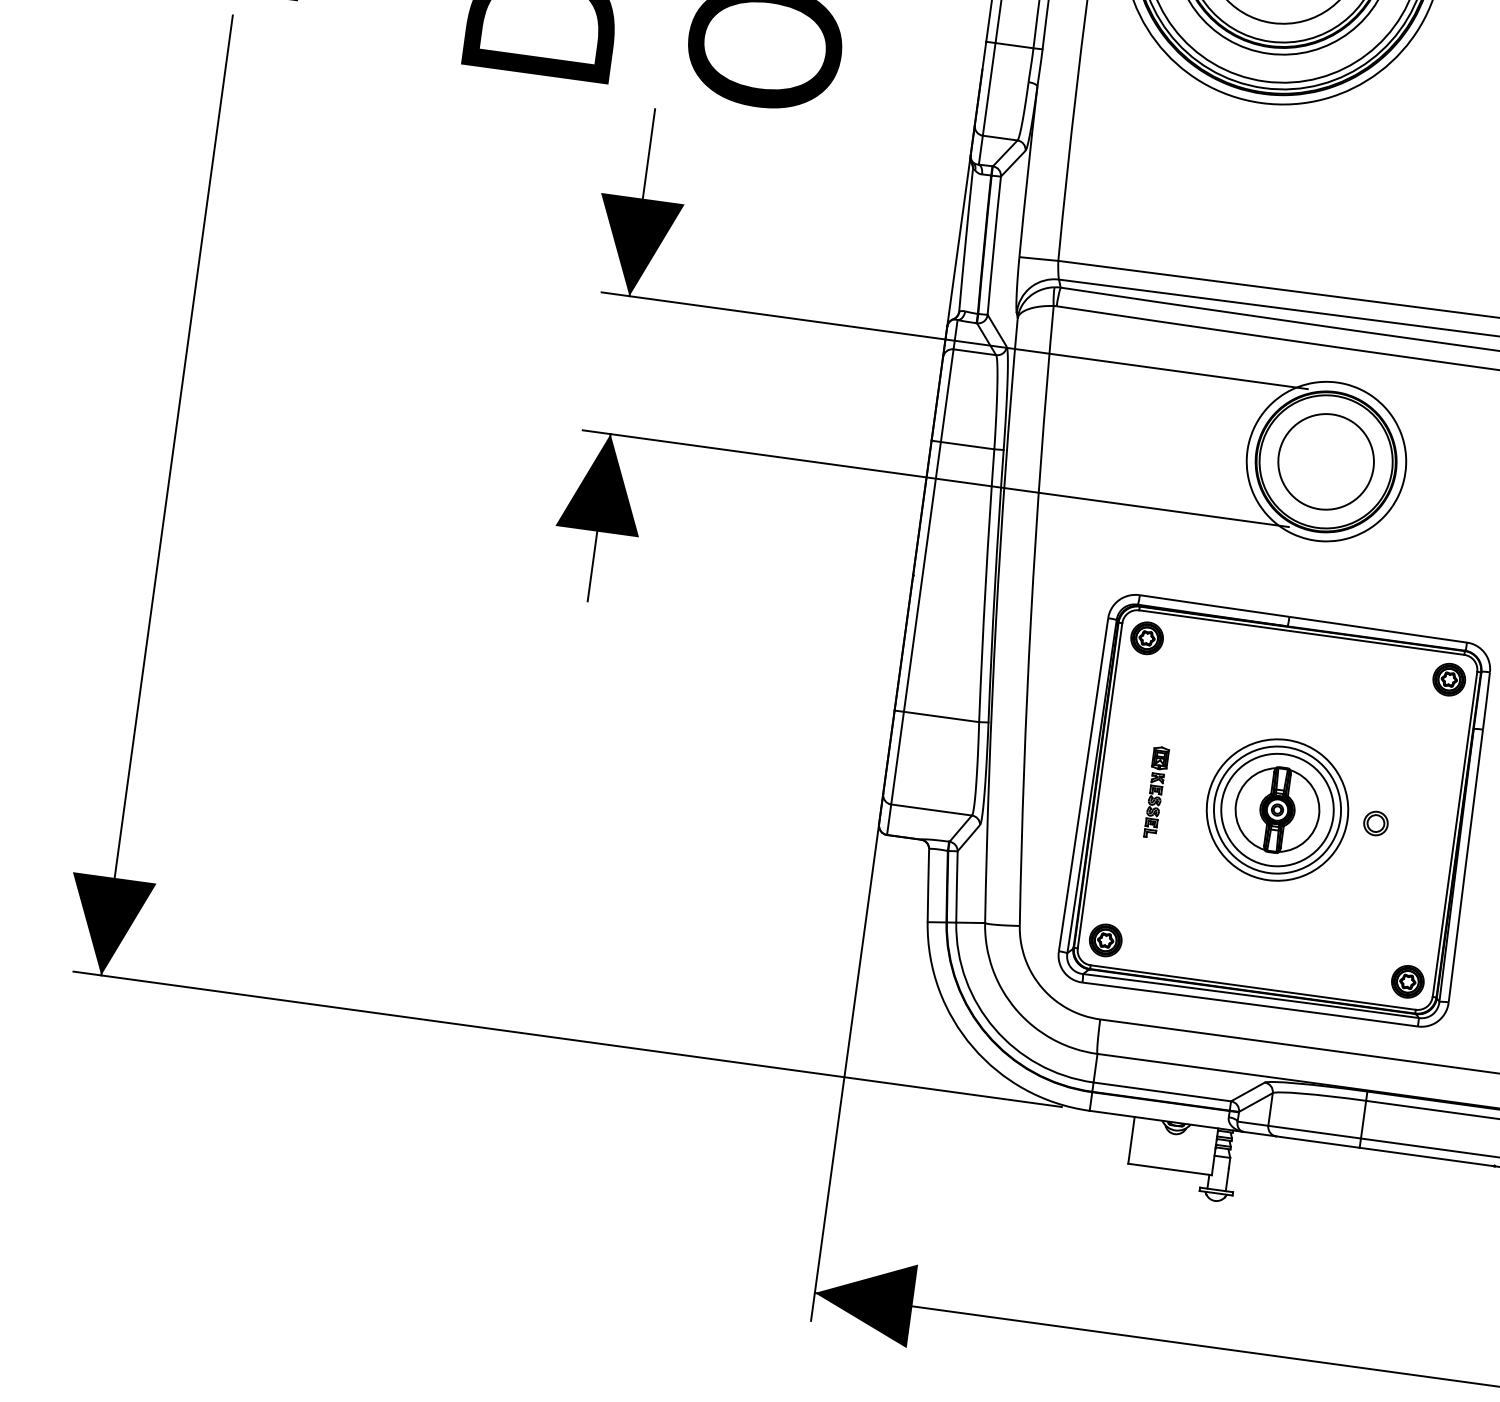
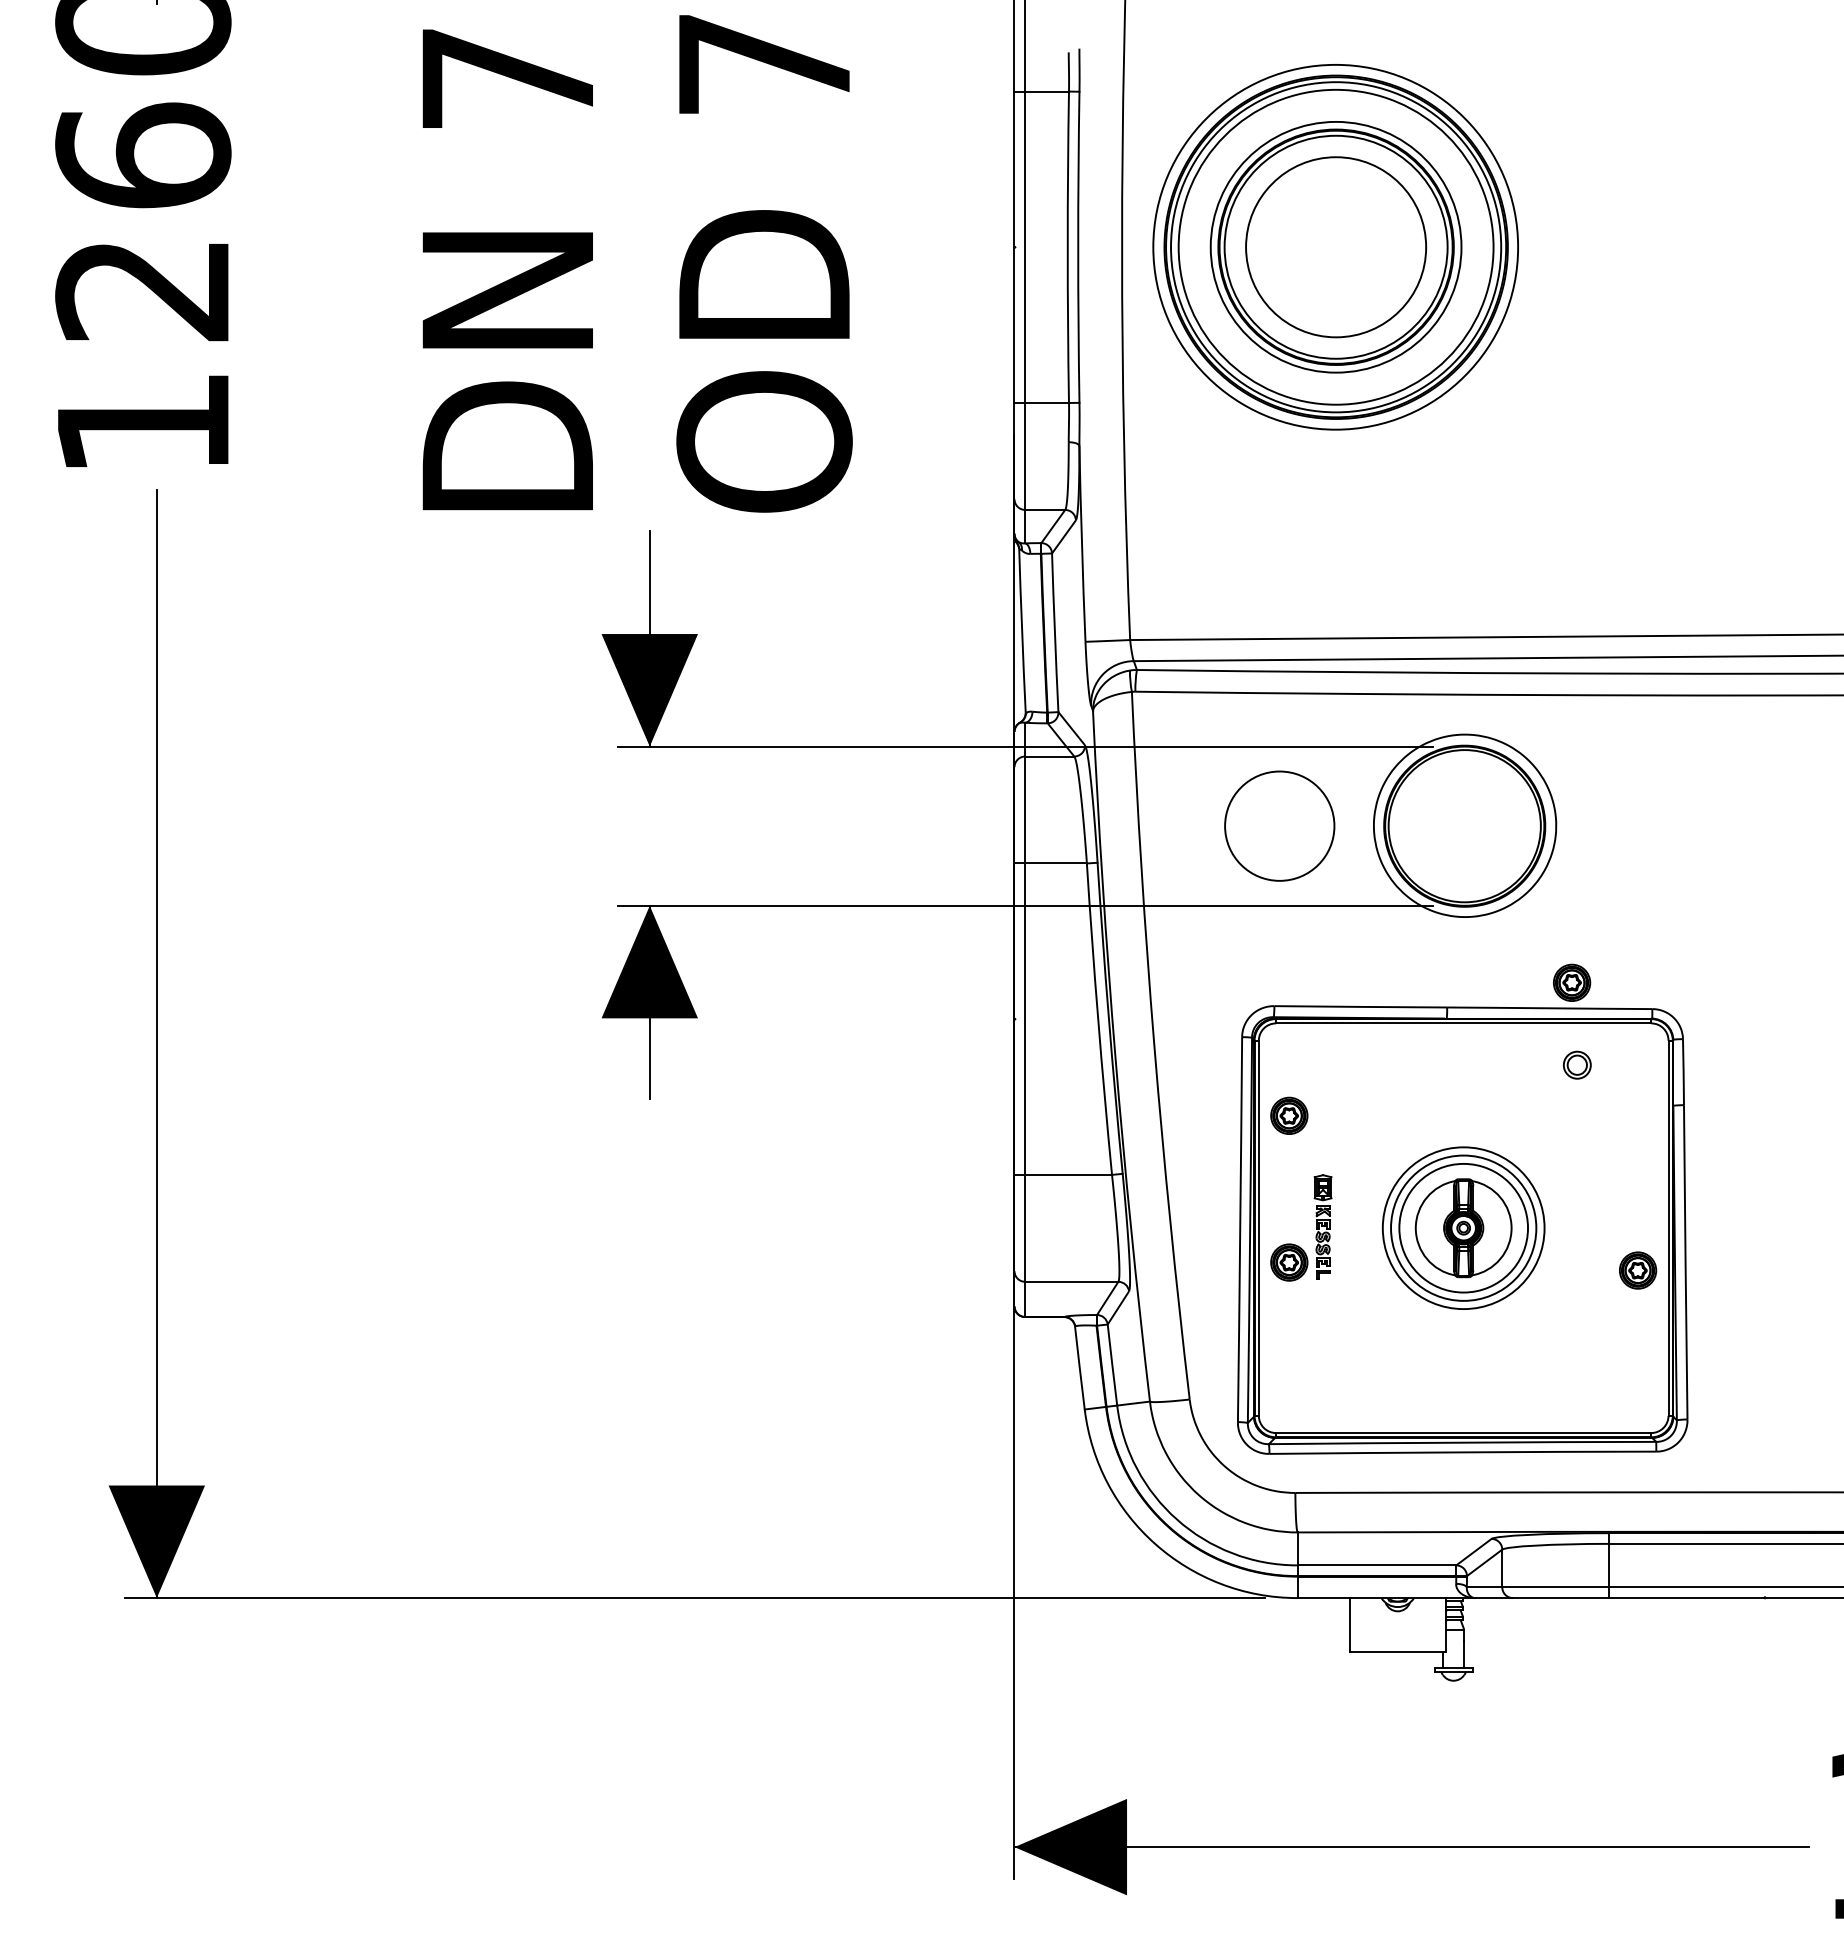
circle: (1326, 461) -> (1279, 825), moved
part: (1147, 638) -> (1289, 1115), moved
part: (1449, 679) -> (1572, 982), moved
part: (1375, 822) -> (1576, 1064), moved
part: (1105, 940) -> (1289, 1262), moved
part: (1408, 981) -> (1638, 1270), moved

